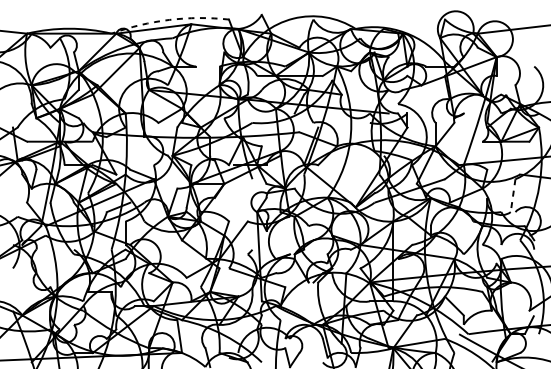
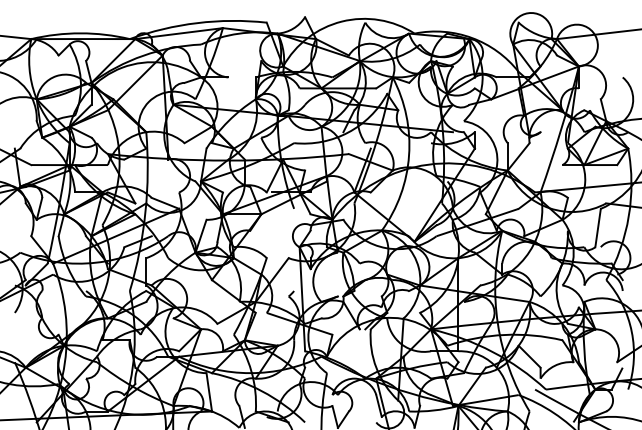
arc: (169, 20) -> (197, 23), dashed -> solid
line: (513, 196) -> (598, 228), dashed -> solid

